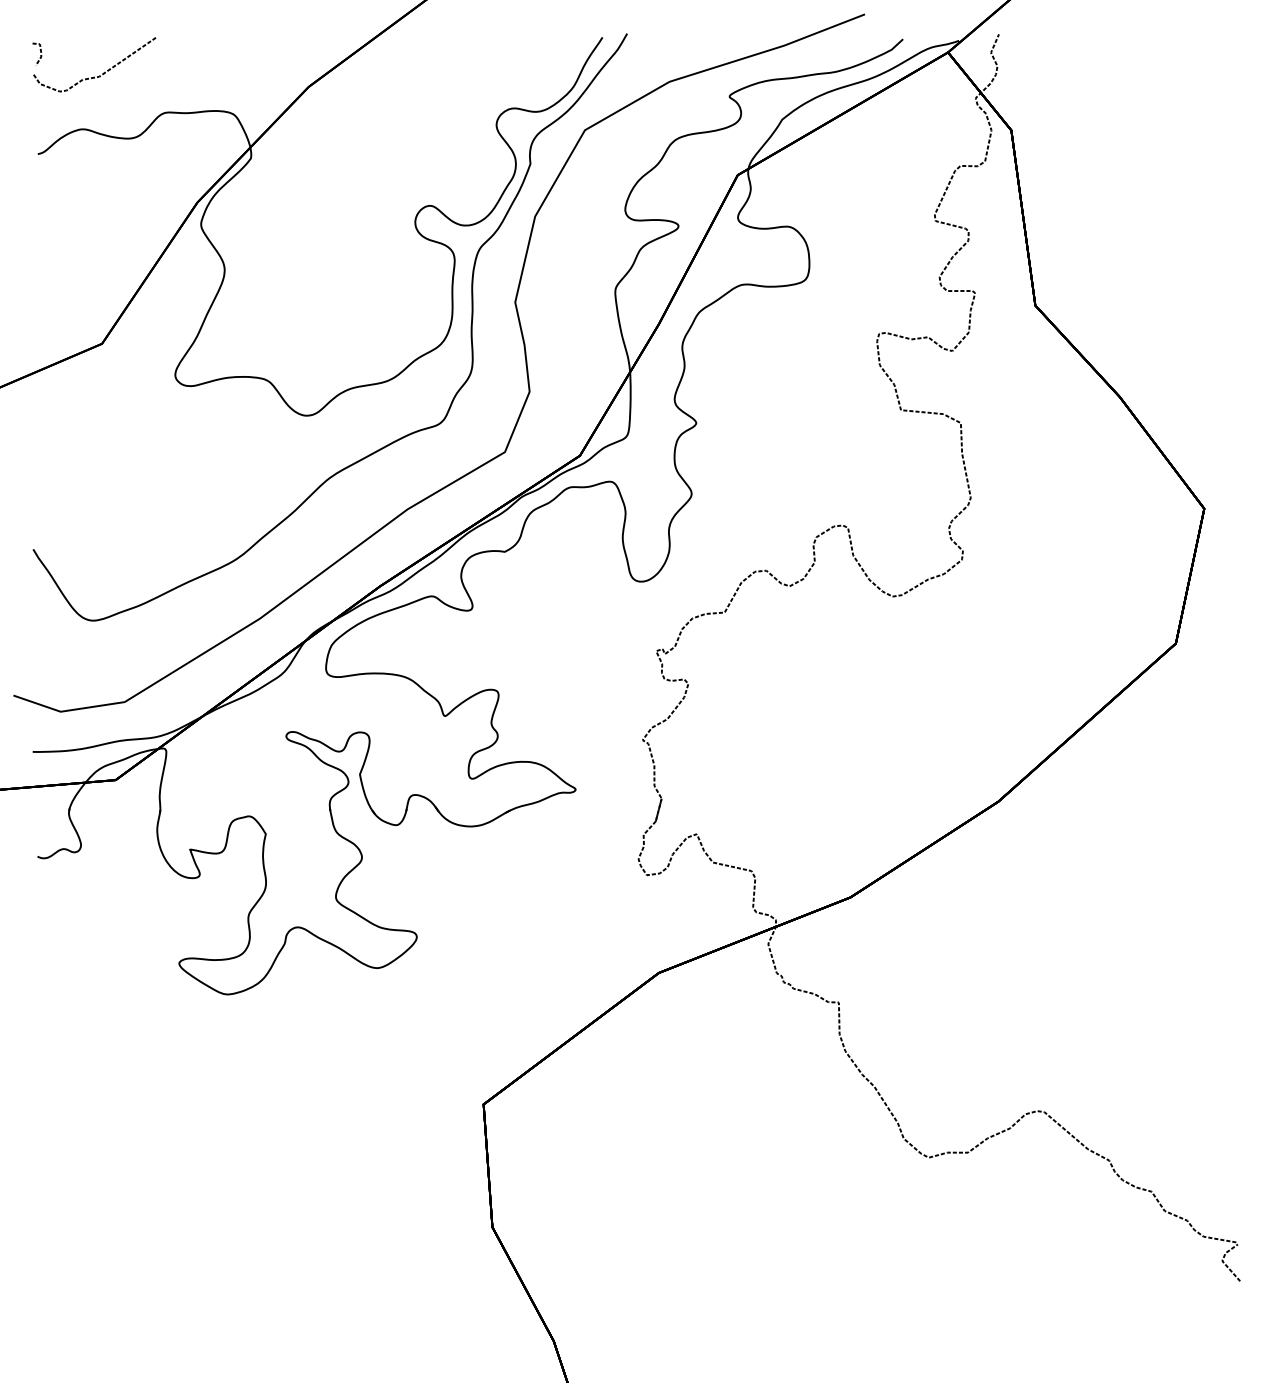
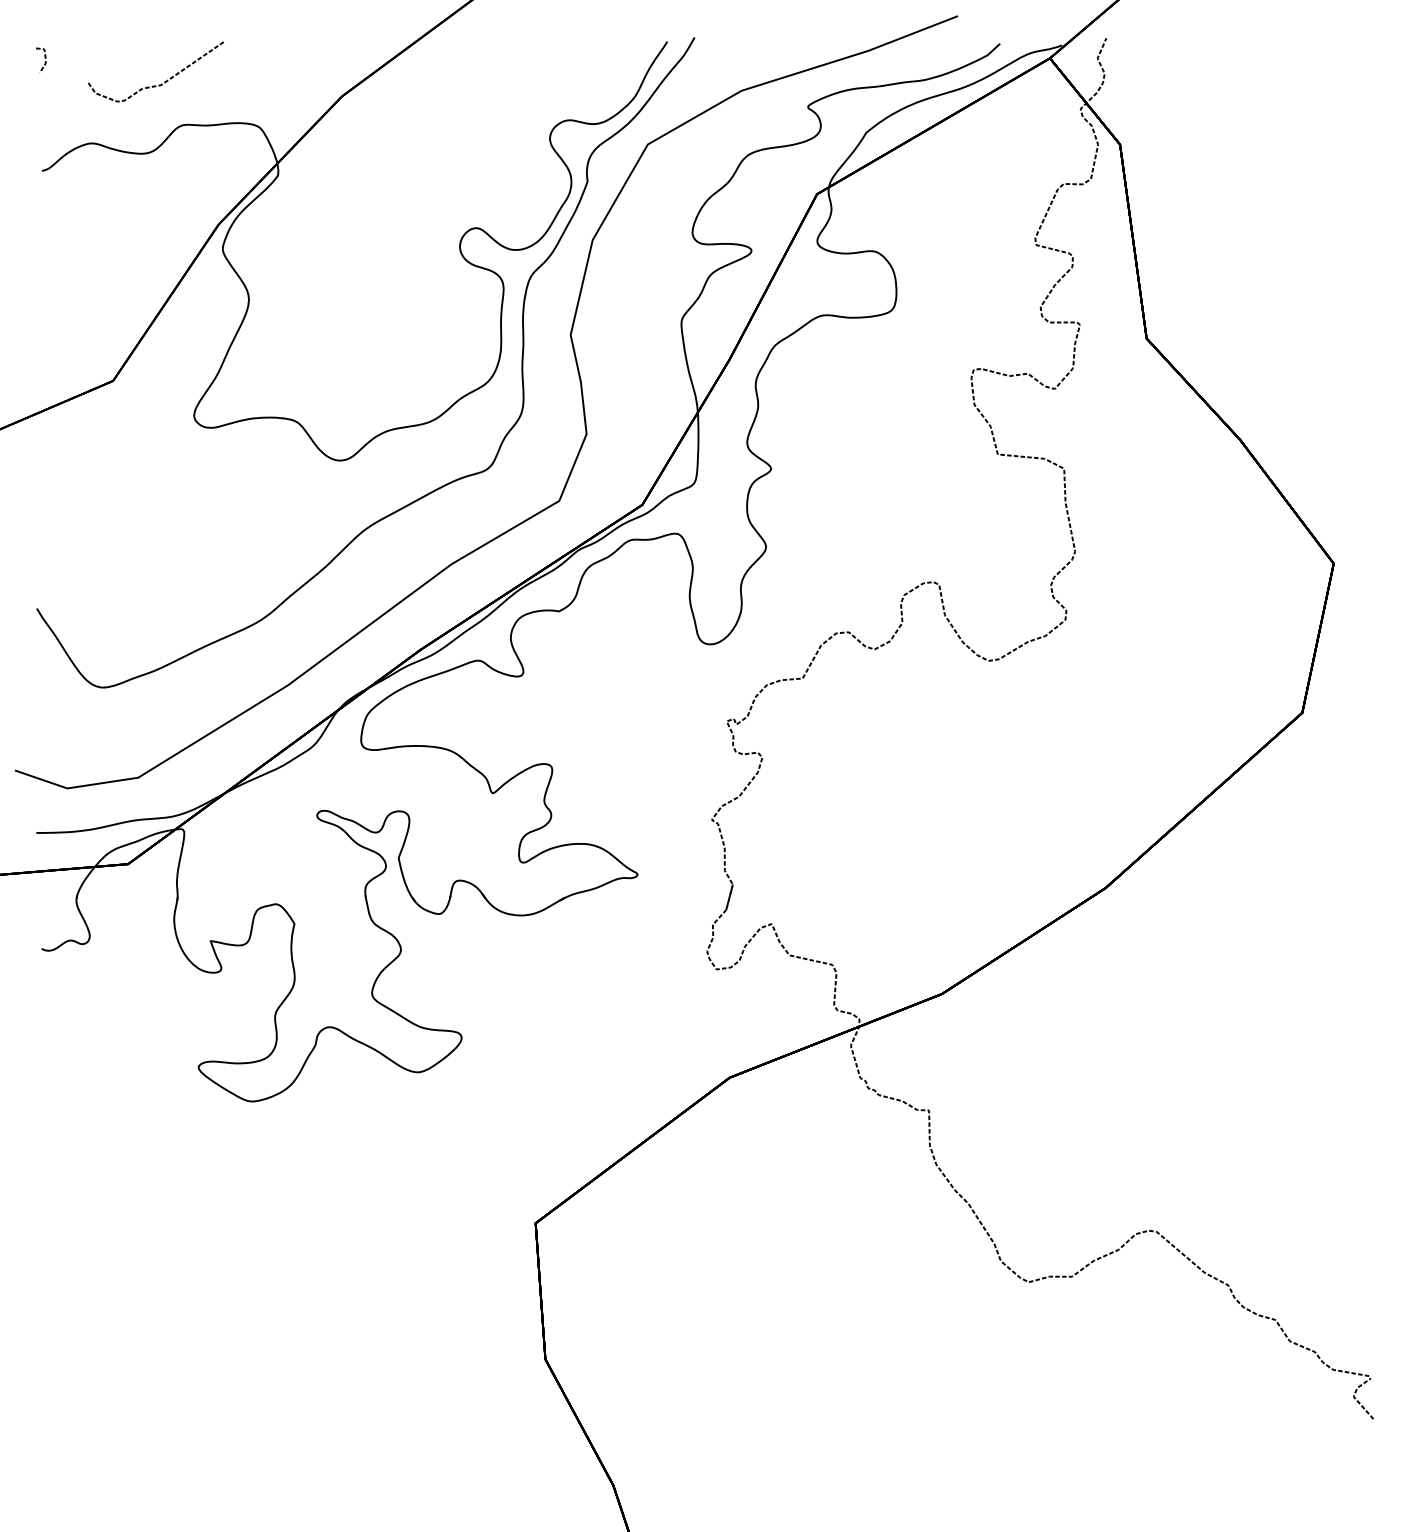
curve: (97, 76) -> (158, 84), moved

